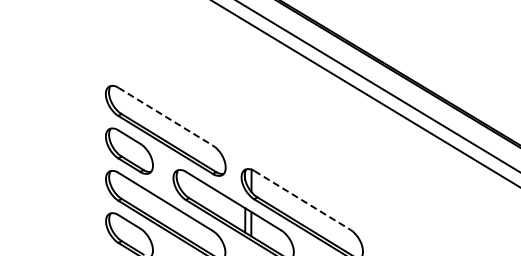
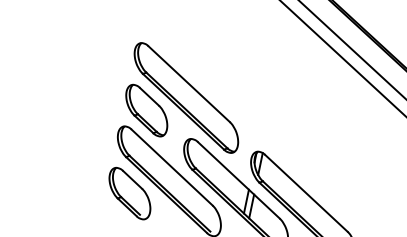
line: (165, 116) -> (189, 83), dashed -> solid
line: (302, 200) -> (306, 193), dashed -> solid

